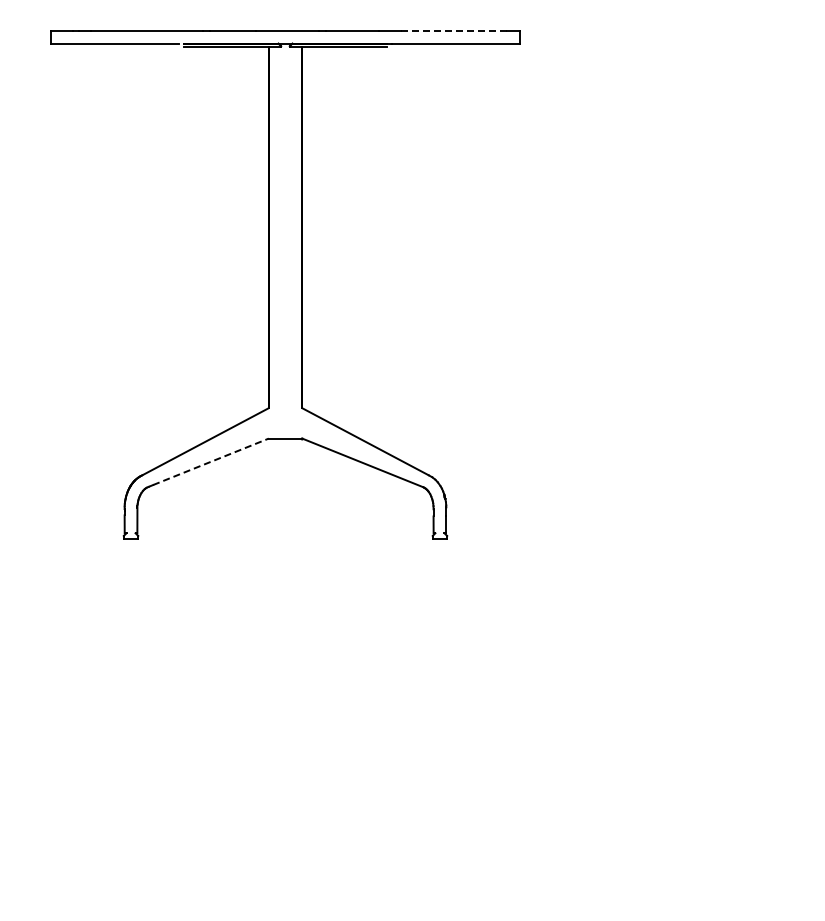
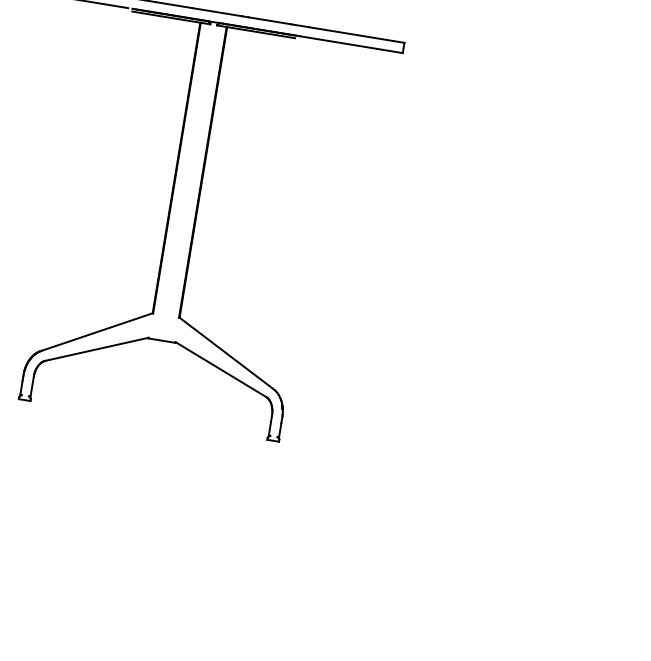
line: (454, 30) -> (351, 33), dashed -> solid
line: (211, 461) -> (99, 348), dashed -> solid

